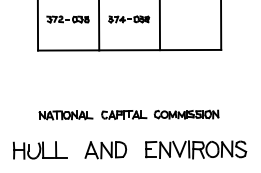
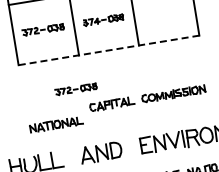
line: (129, 50) -> (108, 50), solid -> dashed
part: (90, 83) -> (75, 89), added
part: (160, 114) -> (147, 98), moved

